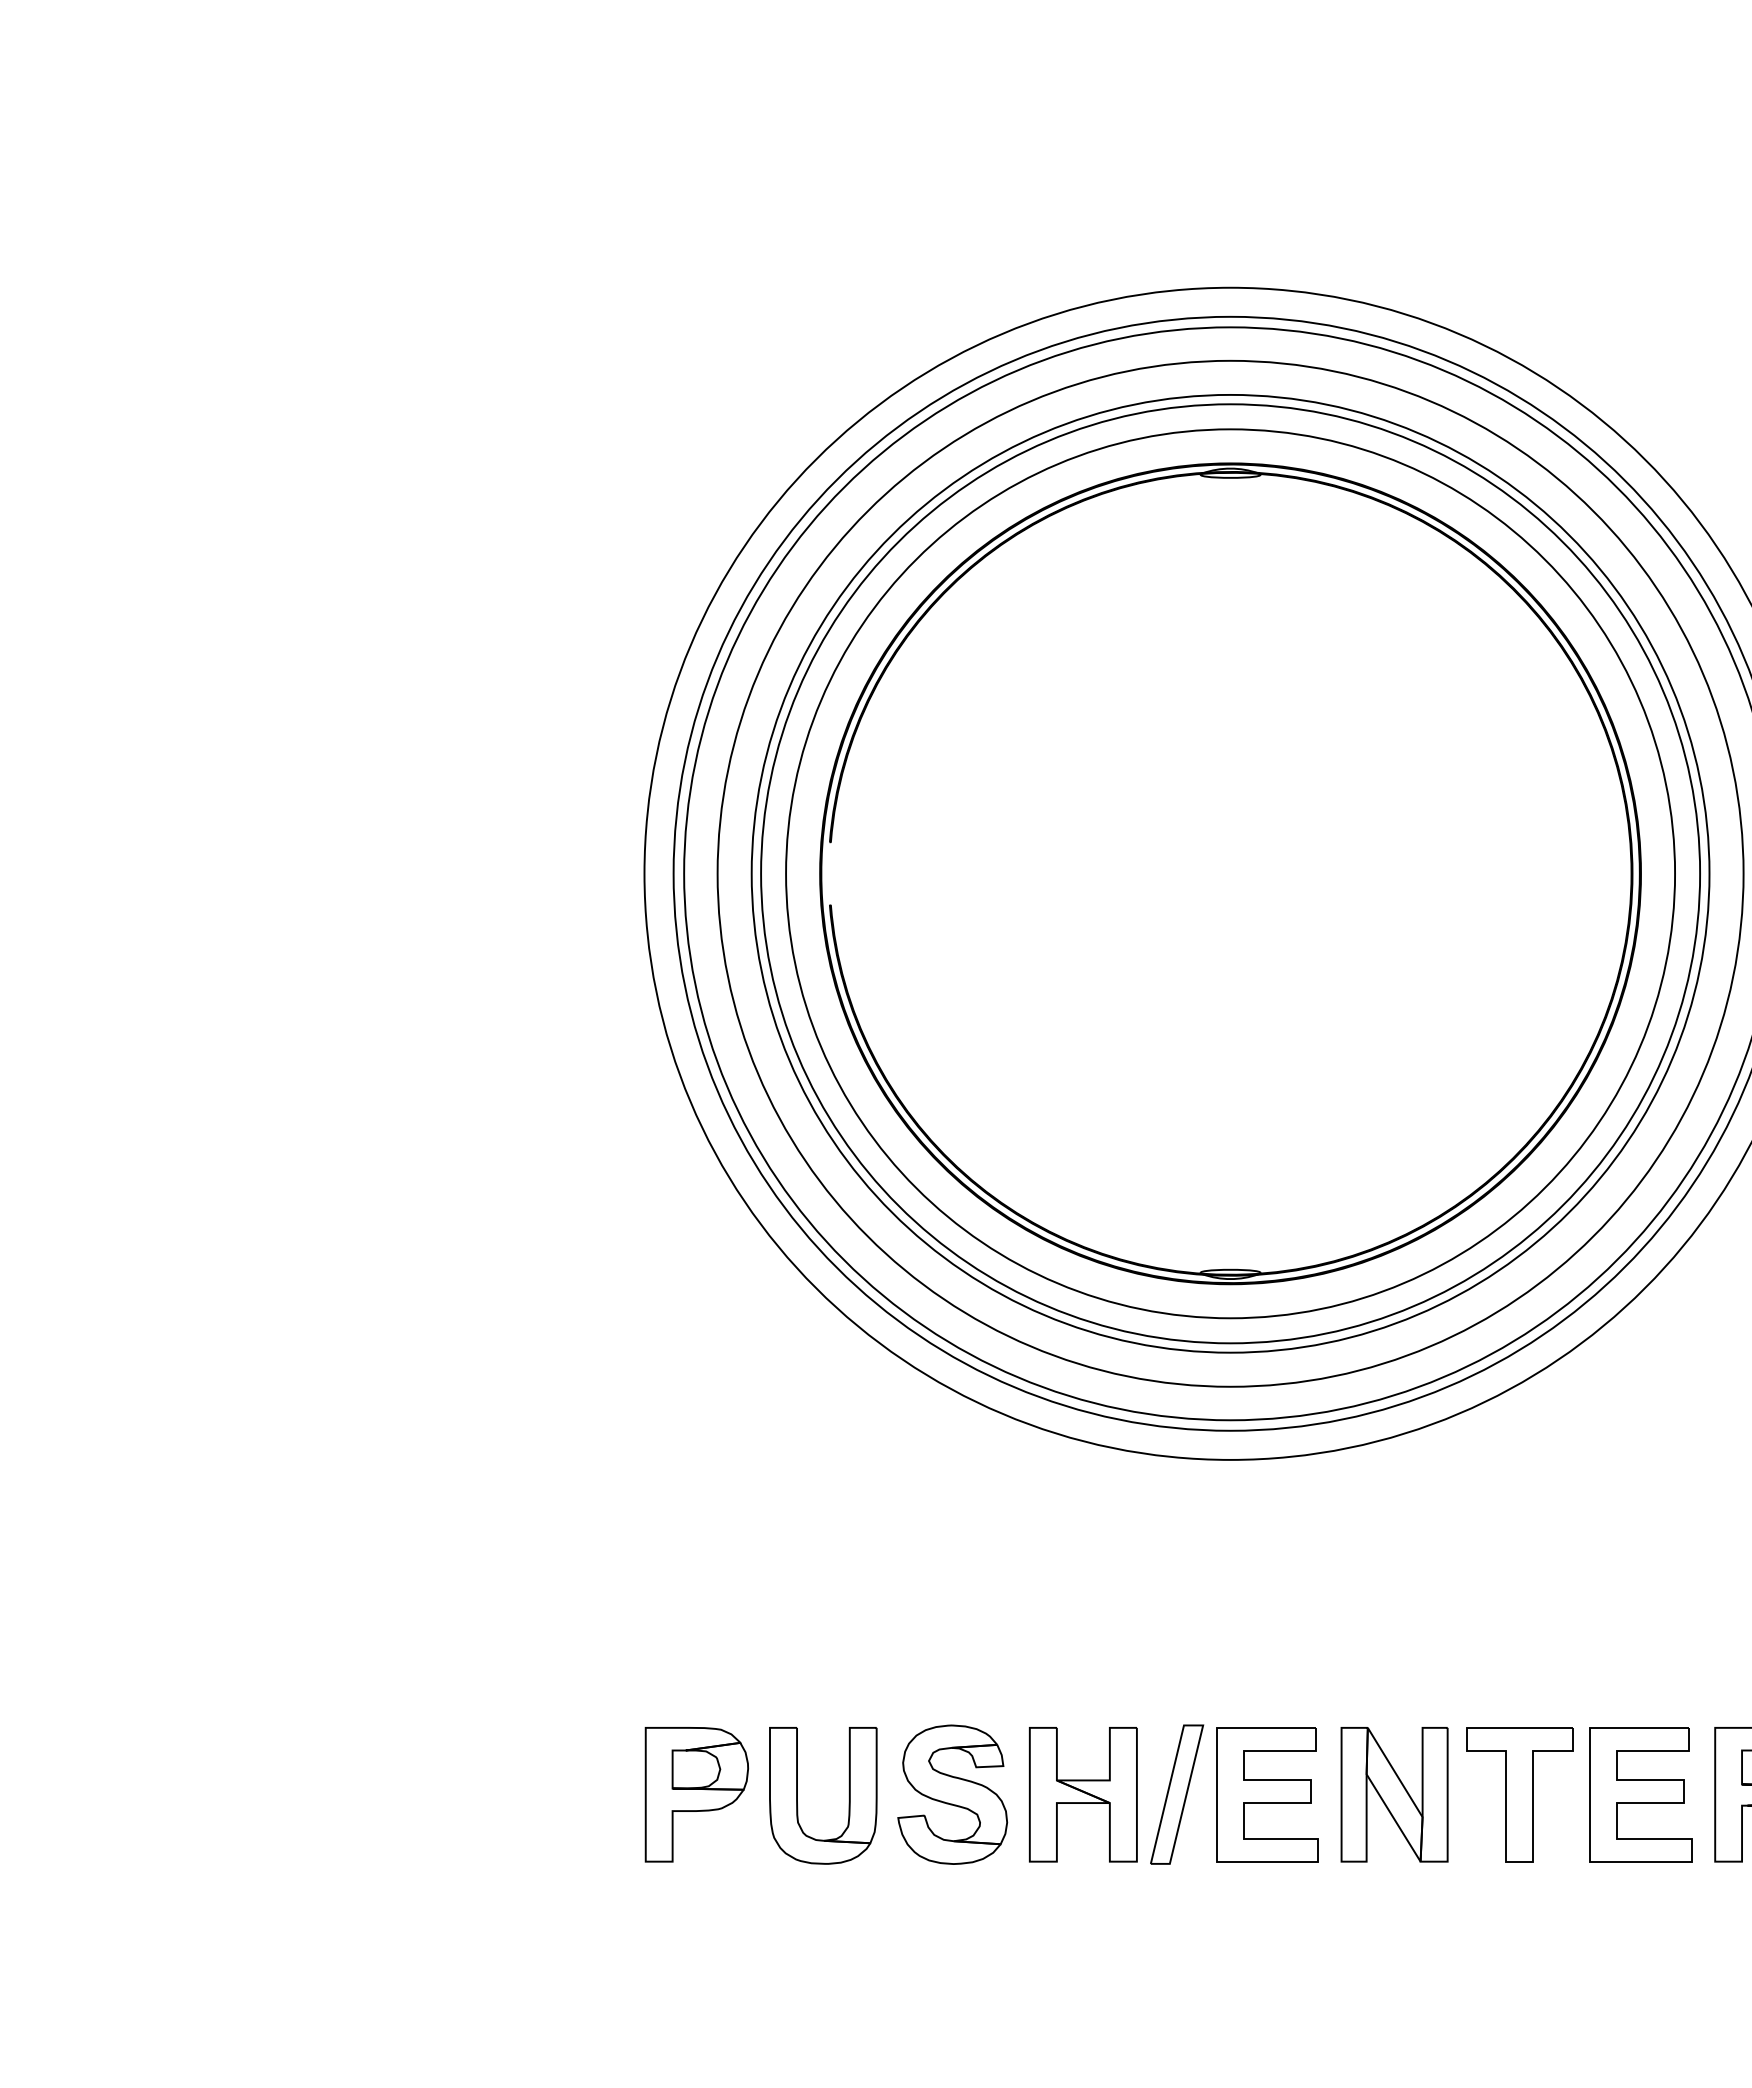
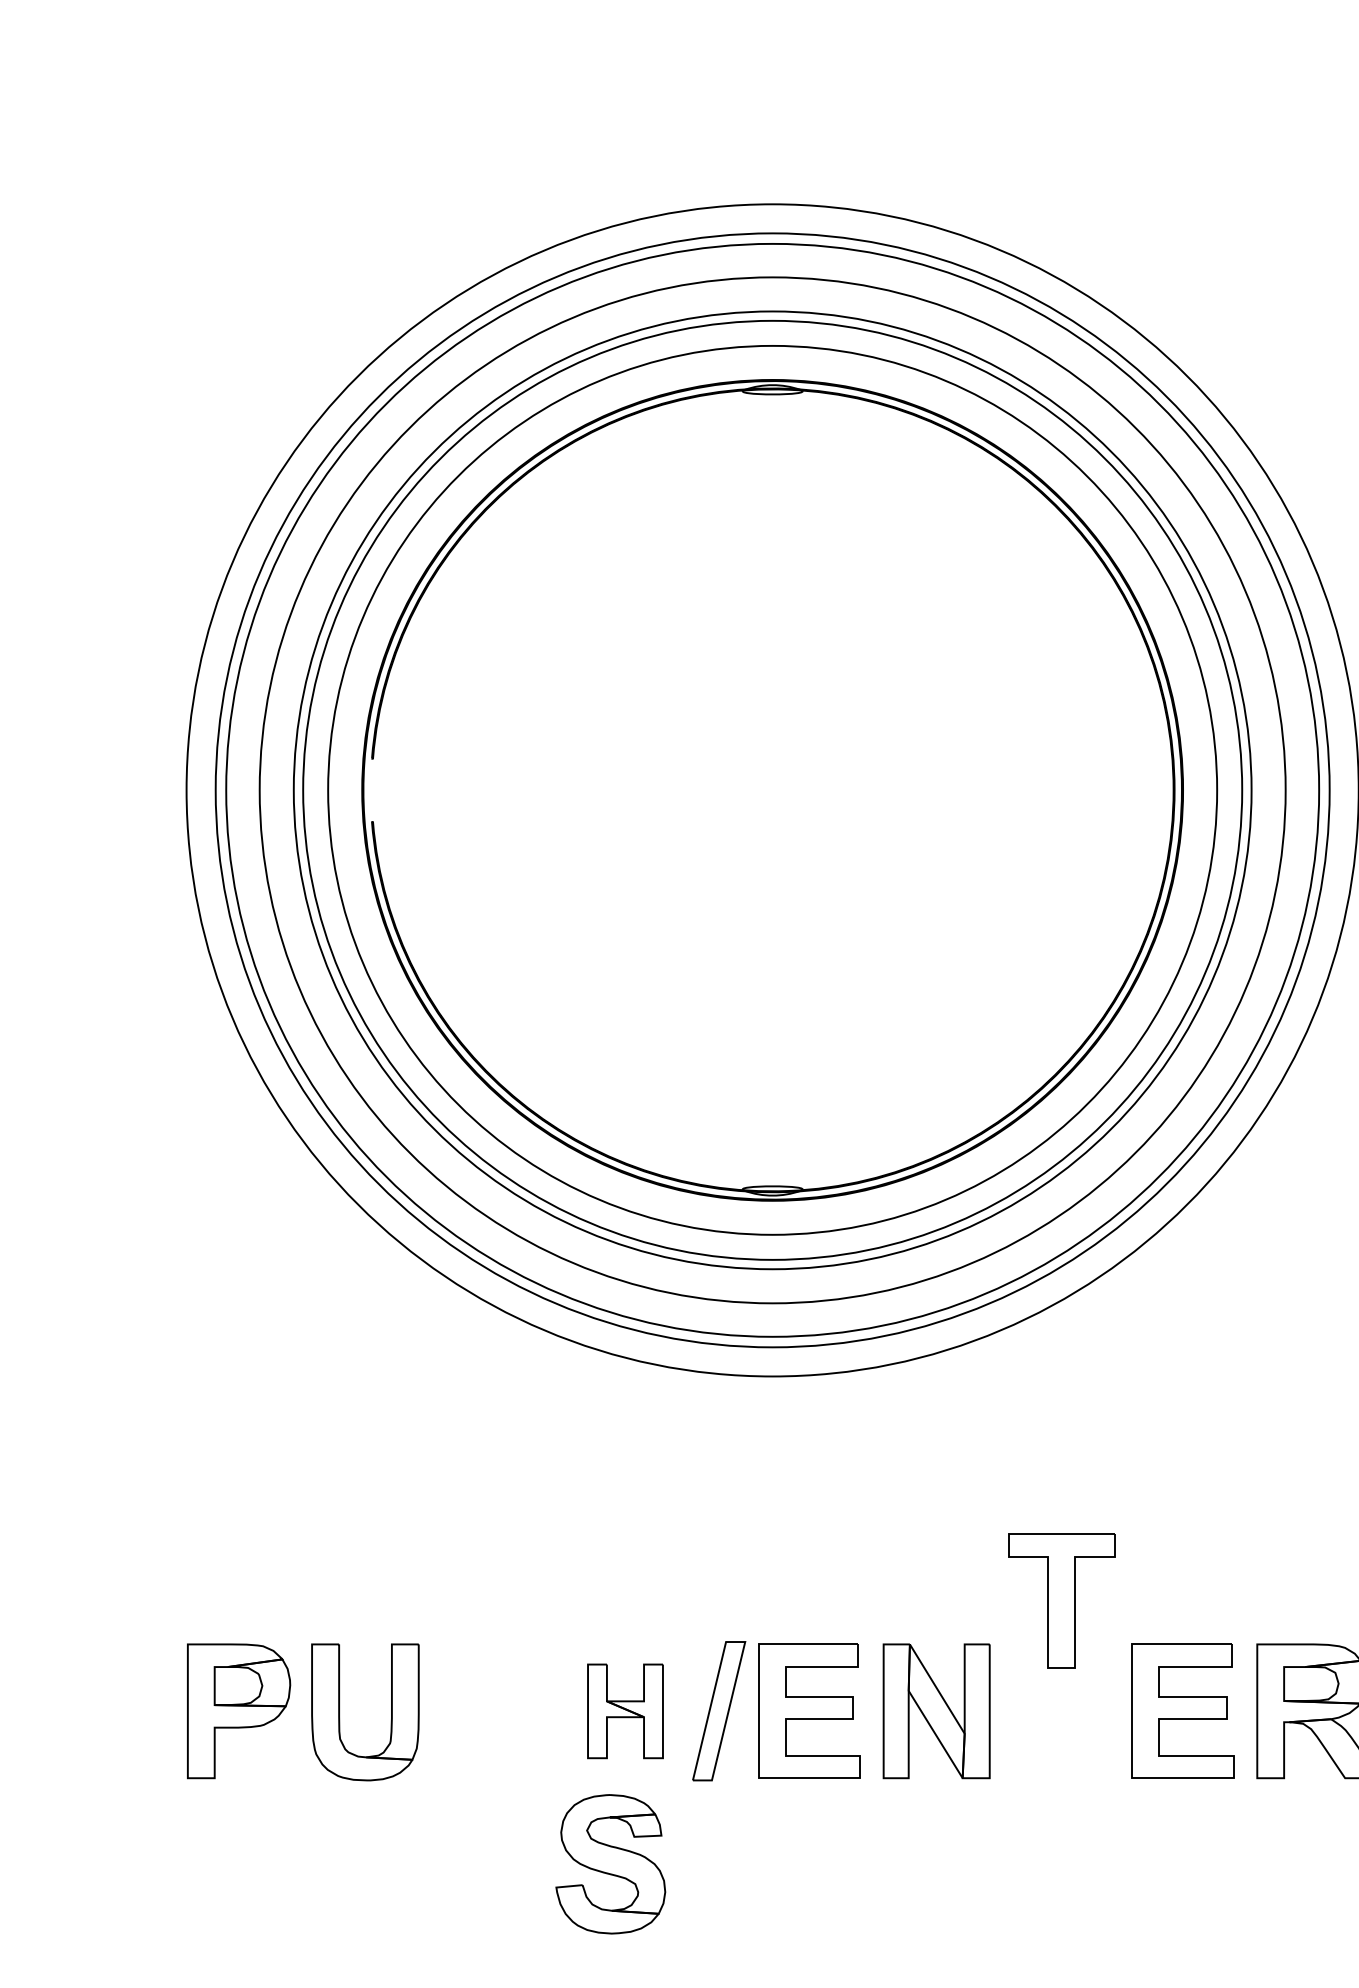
part: (952, 1794) -> (610, 1864), moved
part: (1083, 1794) -> (625, 1711), size x0.7
part: (1519, 1794) -> (1061, 1601), moved

